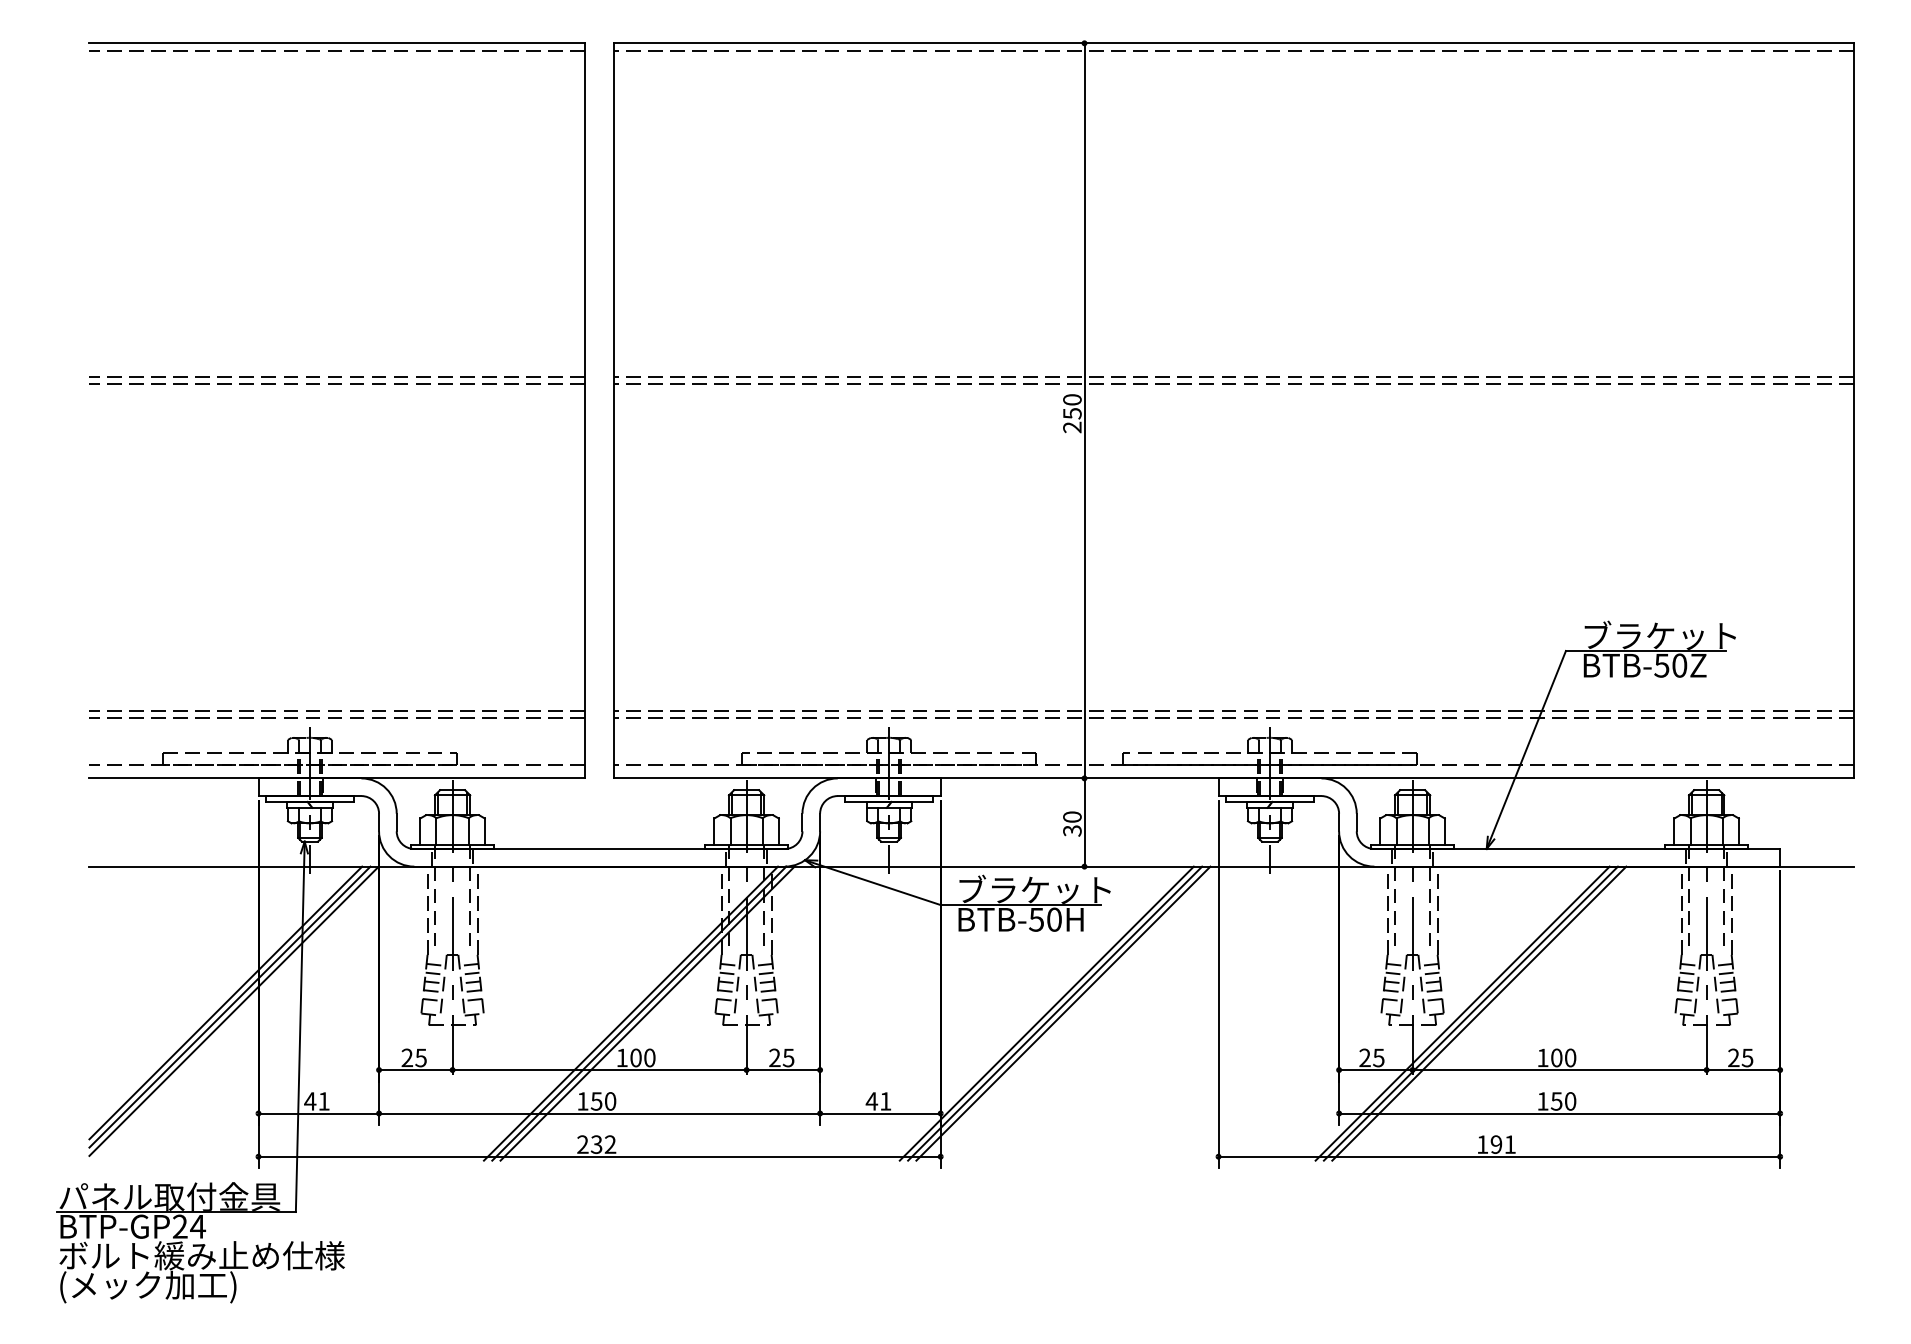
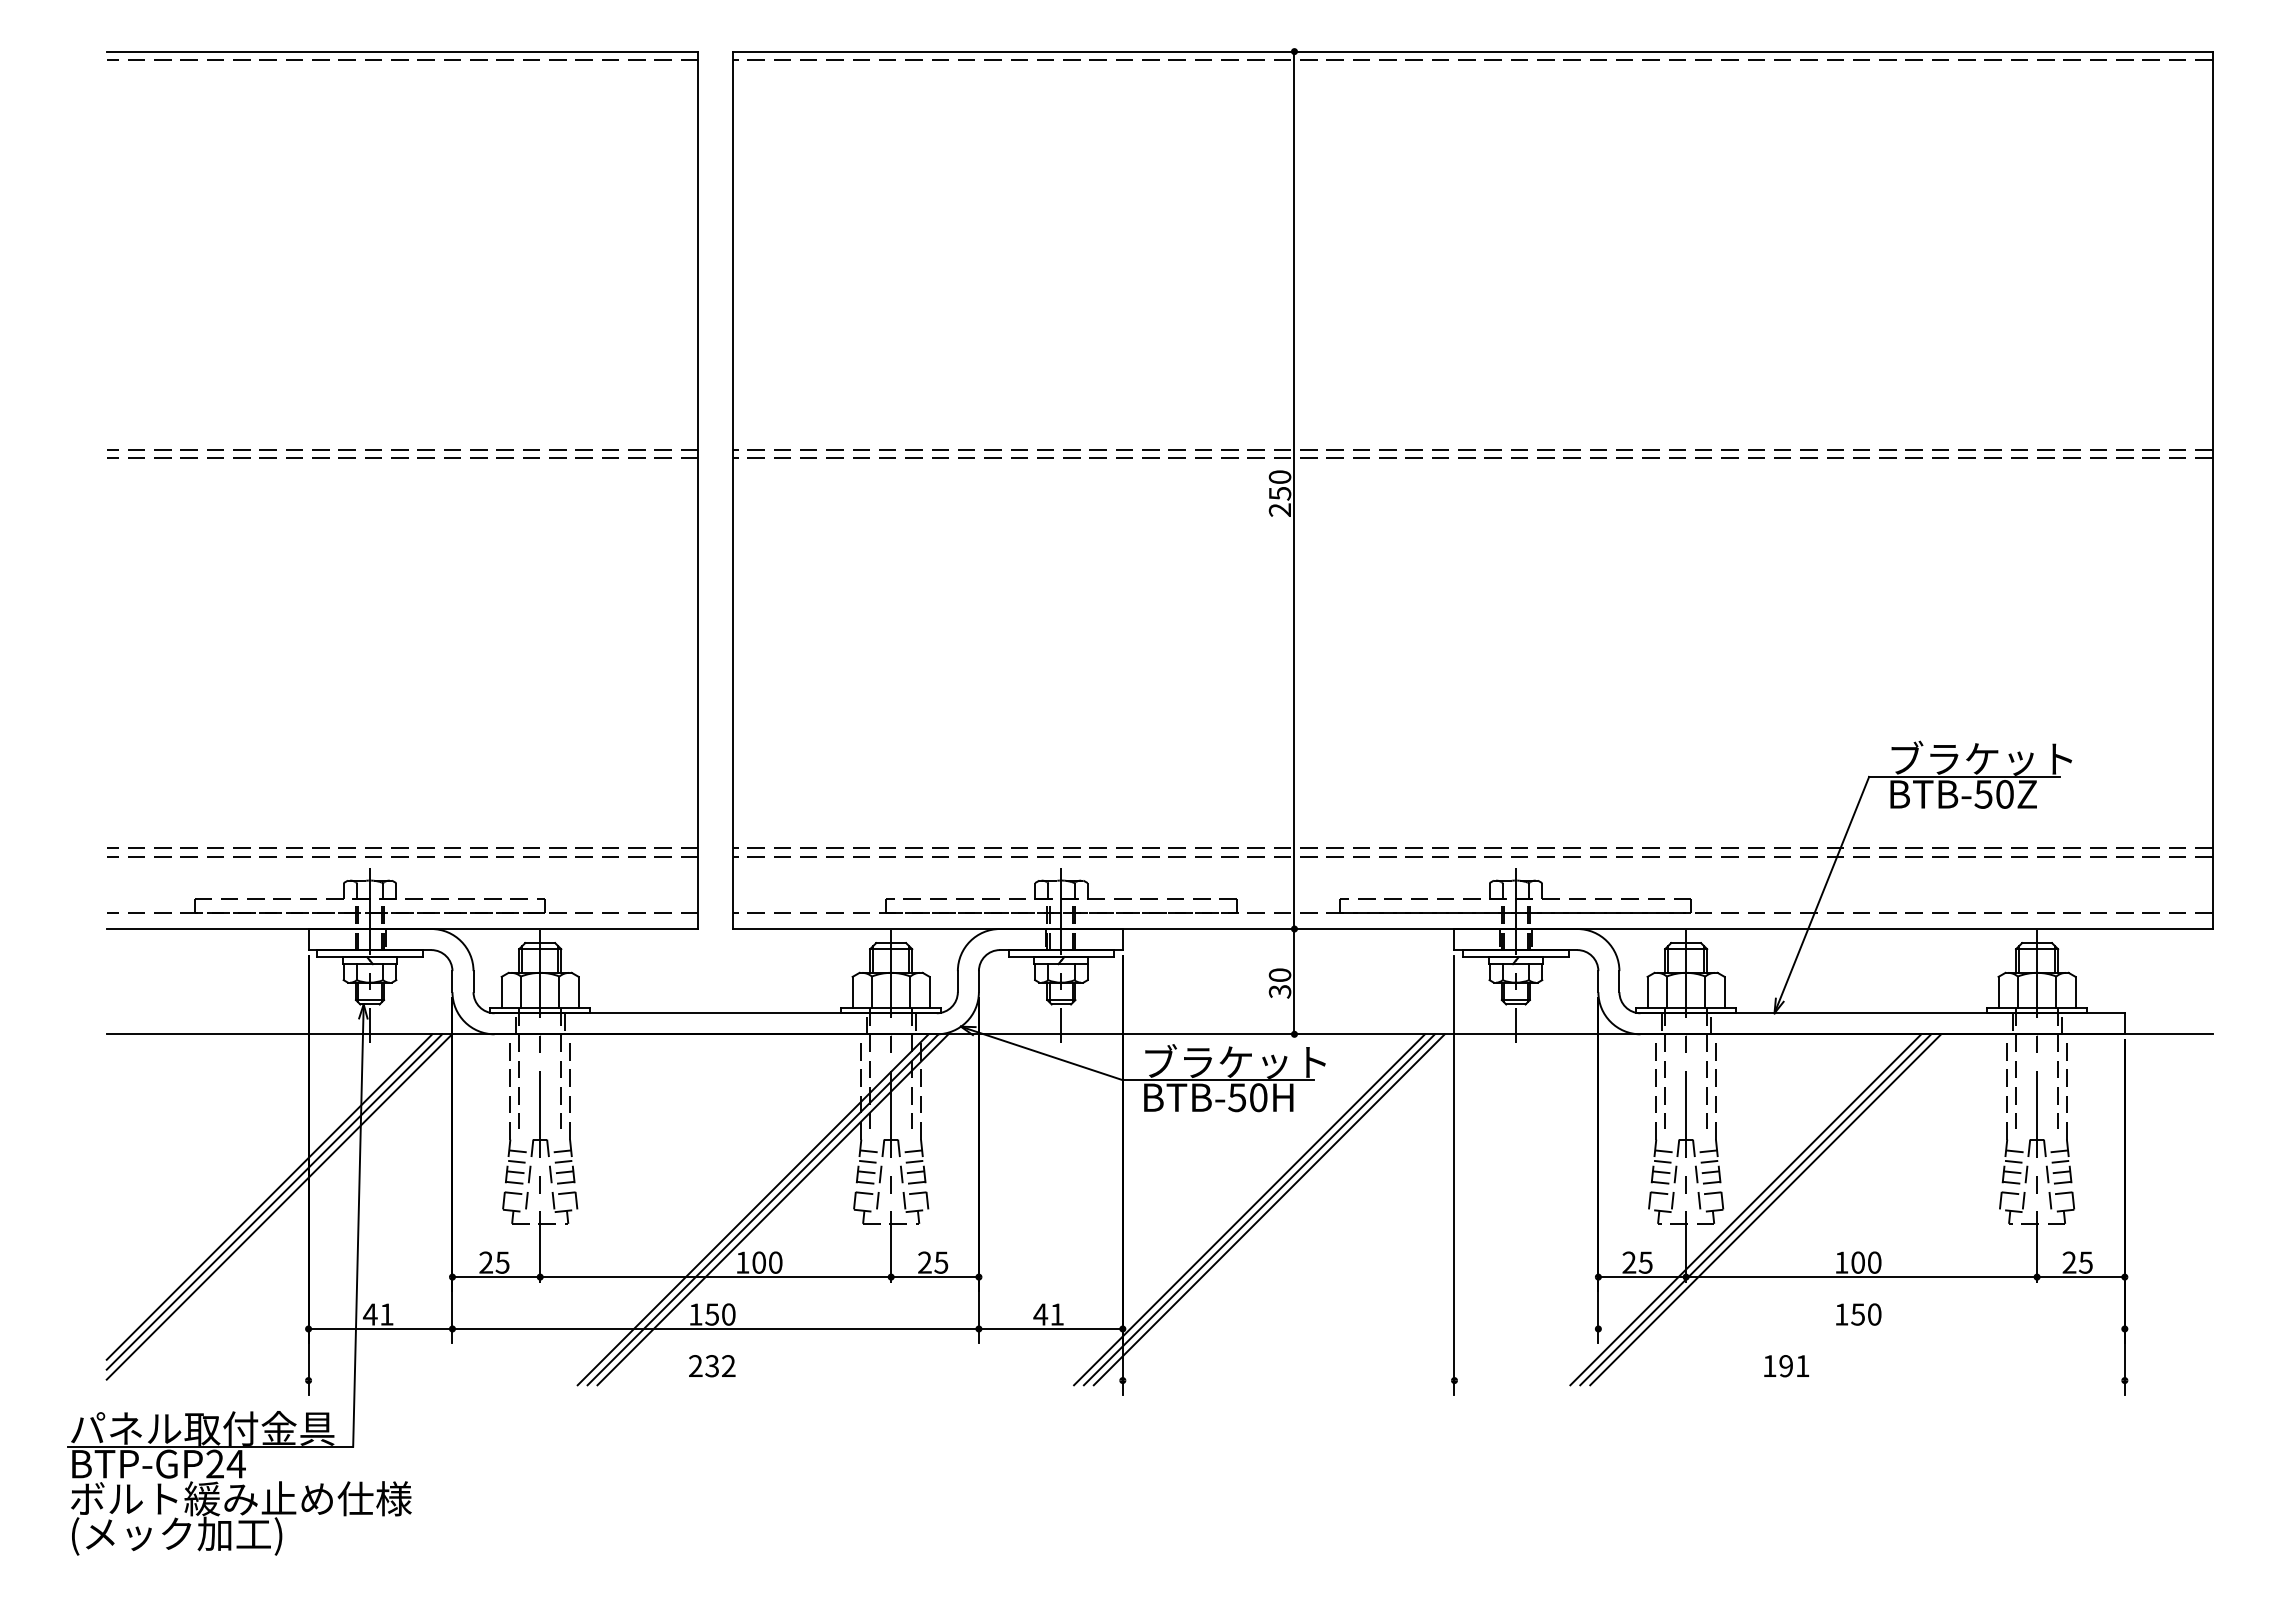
line: (1559, 1113) -> (1861, 1328), removed
line: (599, 1156) -> (715, 1380), removed
line: (1499, 1156) -> (1789, 1380), removed

